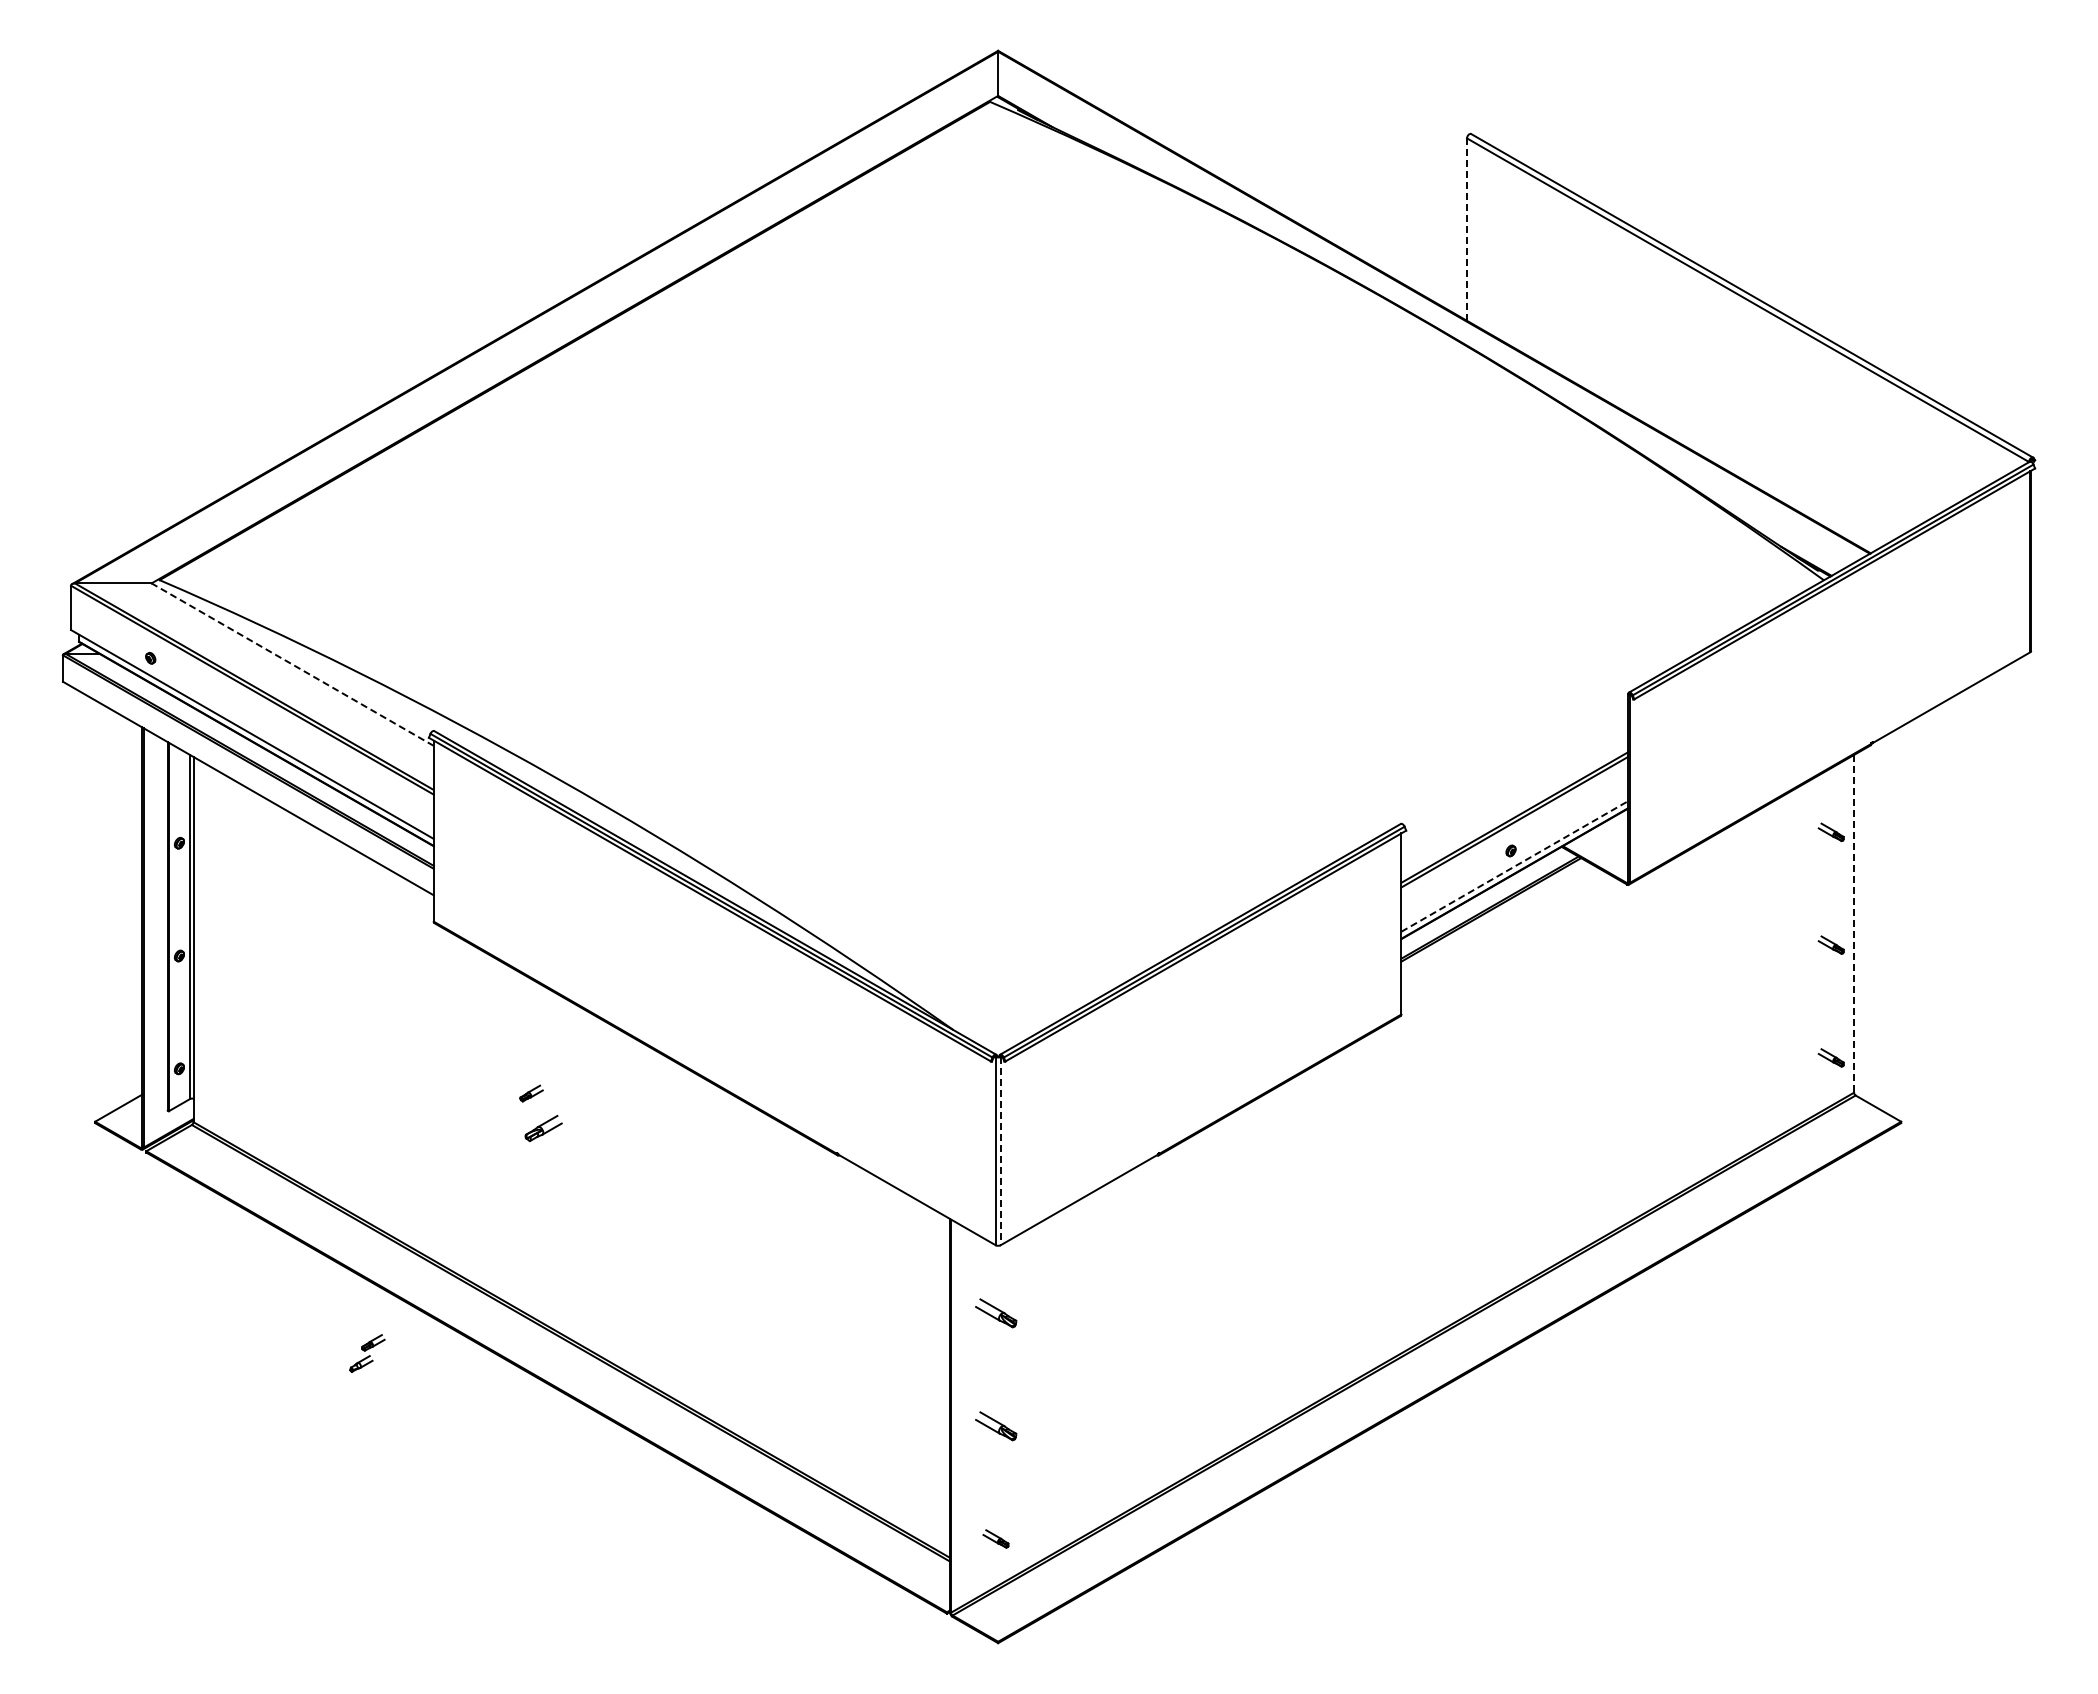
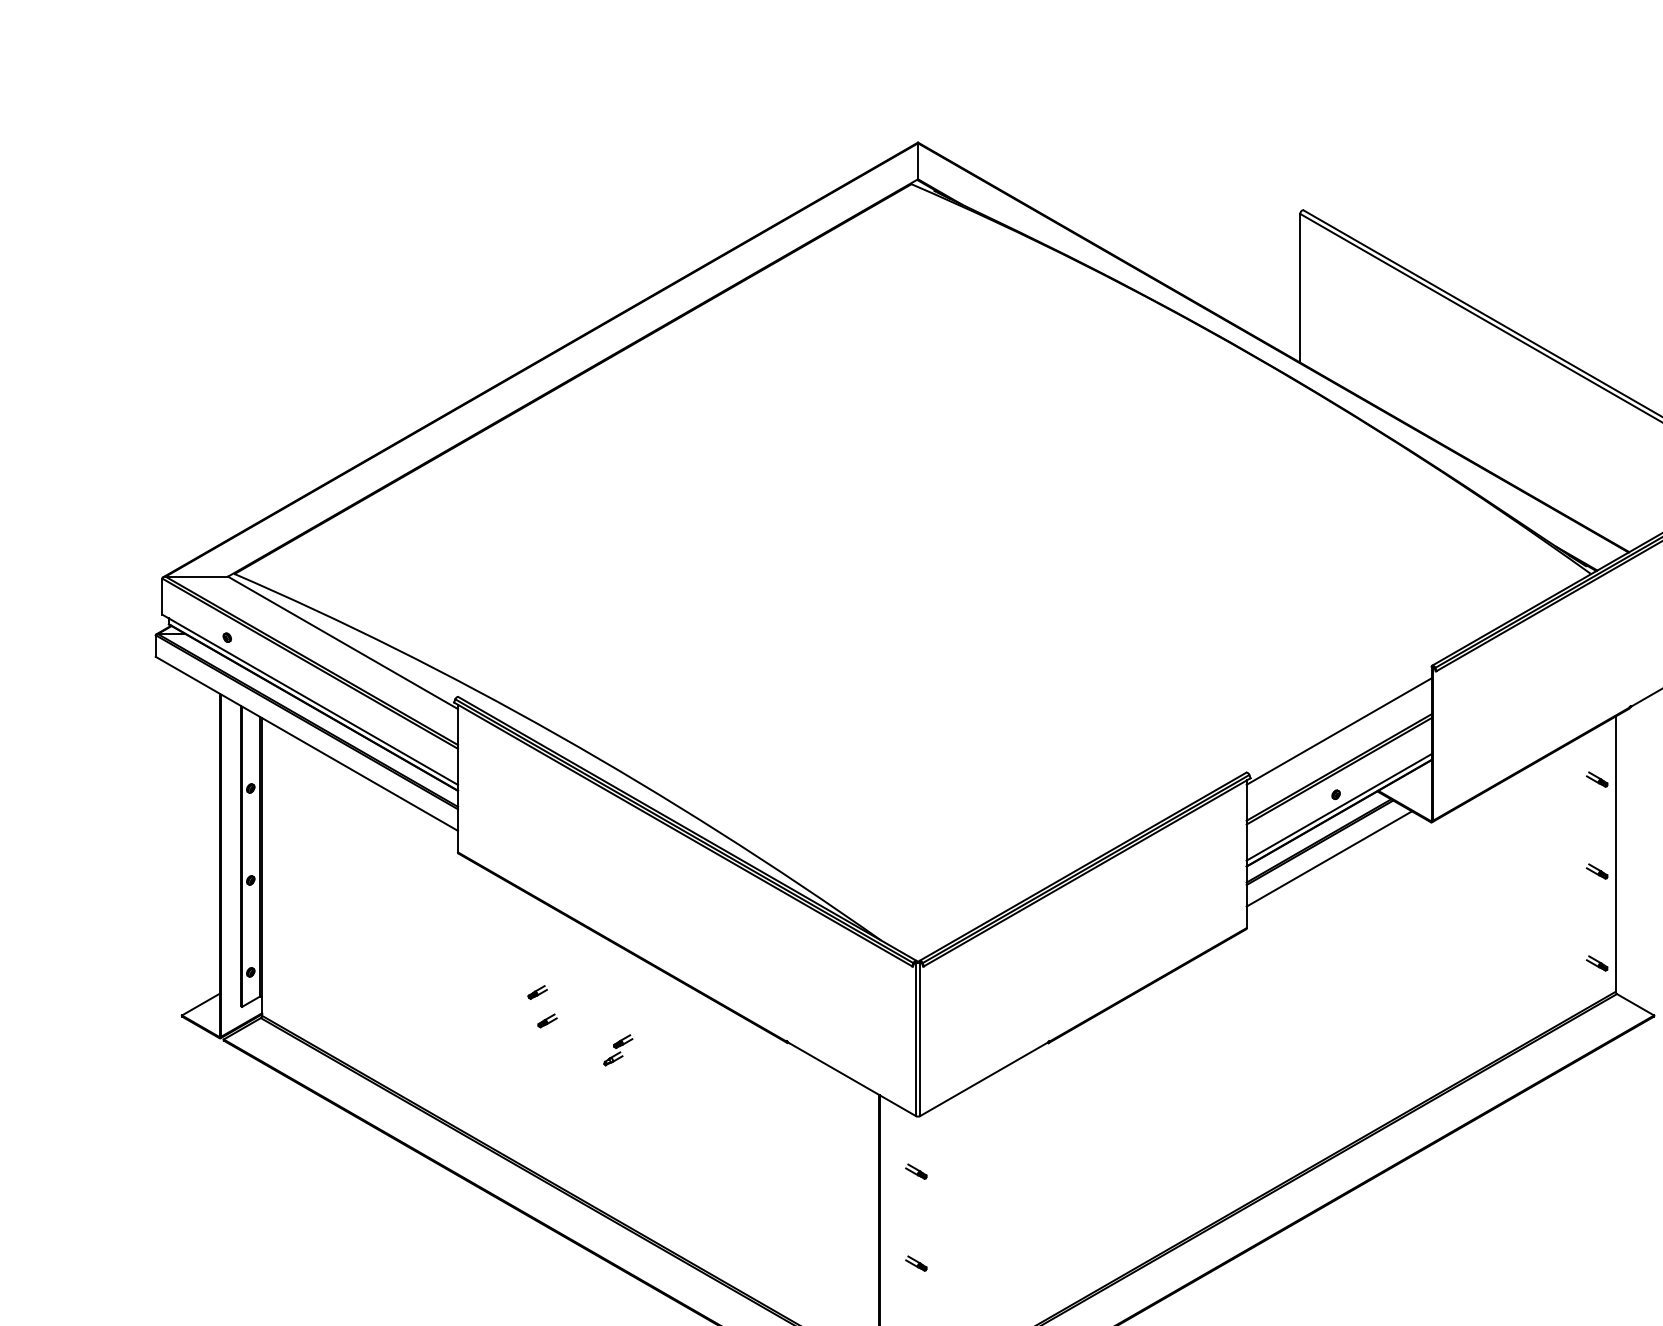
line: (1467, 229) -> (1300, 288), dashed -> solid
line: (292, 664) -> (342, 642), dashed -> solid
line: (1514, 773) -> (1338, 731), added
line: (1514, 866) -> (1338, 807), dashed -> solid
line: (1854, 923) -> (1616, 853), dashed -> solid
line: (1502, 929) -> (1329, 858), added
part: (543, 1128) -> (547, 1020), size x0.62
line: (1000, 1151) -> (919, 1039), dashed -> solid
part: (995, 1313) -> (915, 1171), size x0.62
part: (367, 1353) -> (618, 1050), moved
part: (995, 1425) -> (915, 1263), size x0.62

